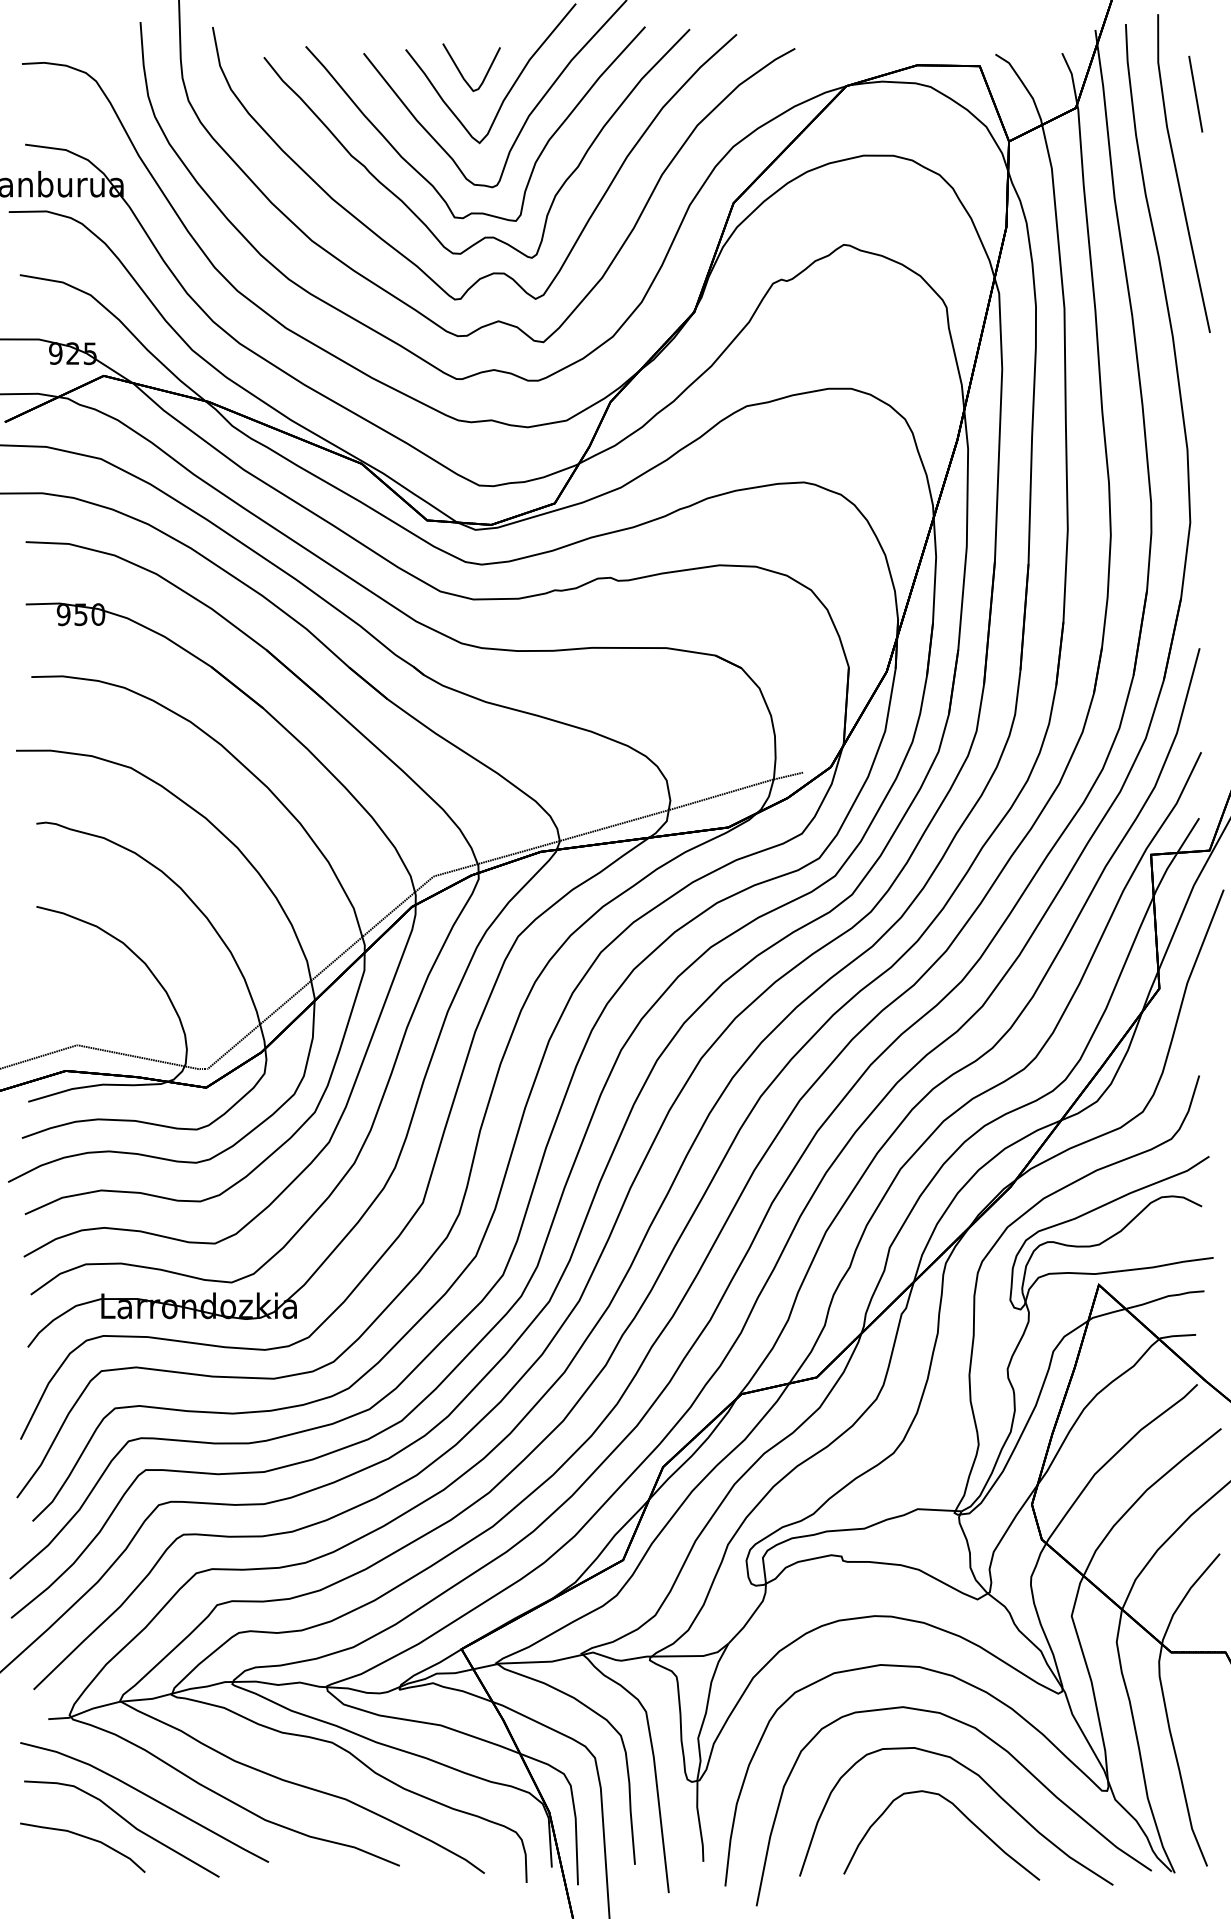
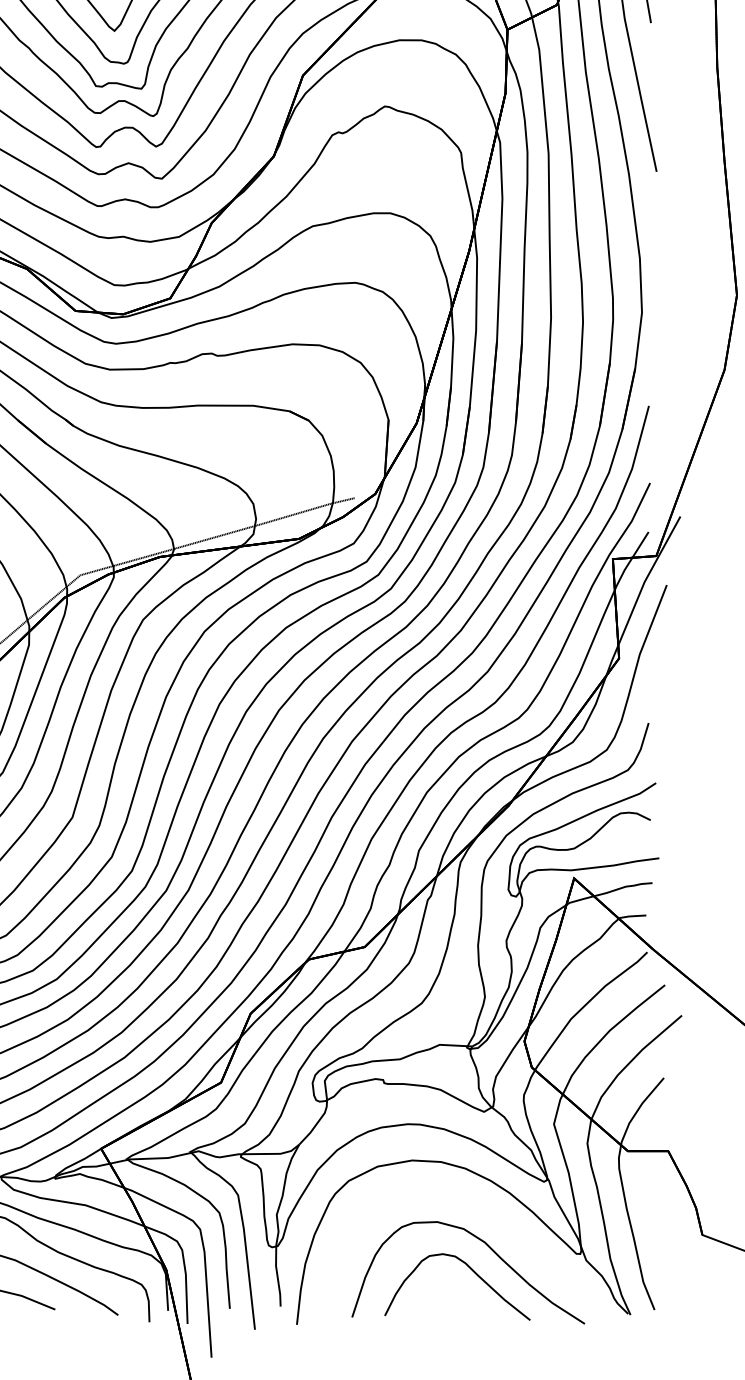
curve: (995, 1744) -> (497, 1219), removed

